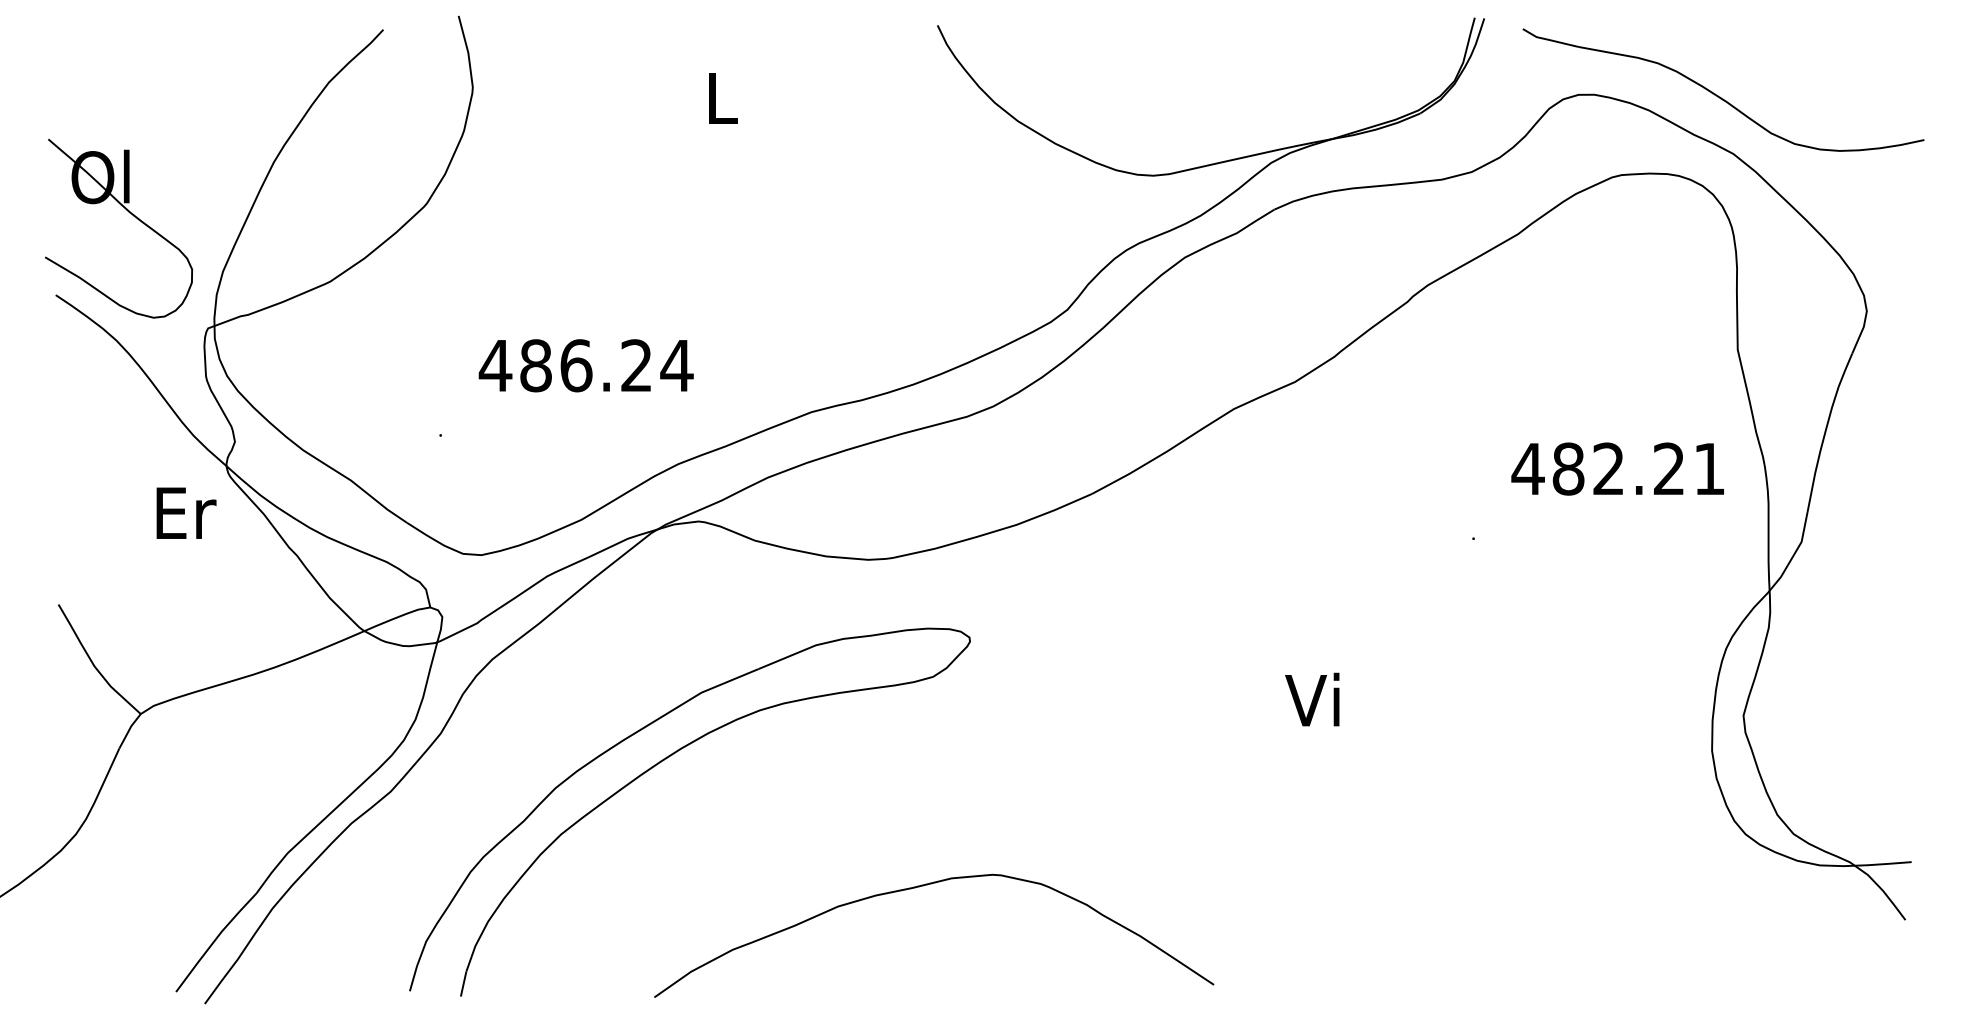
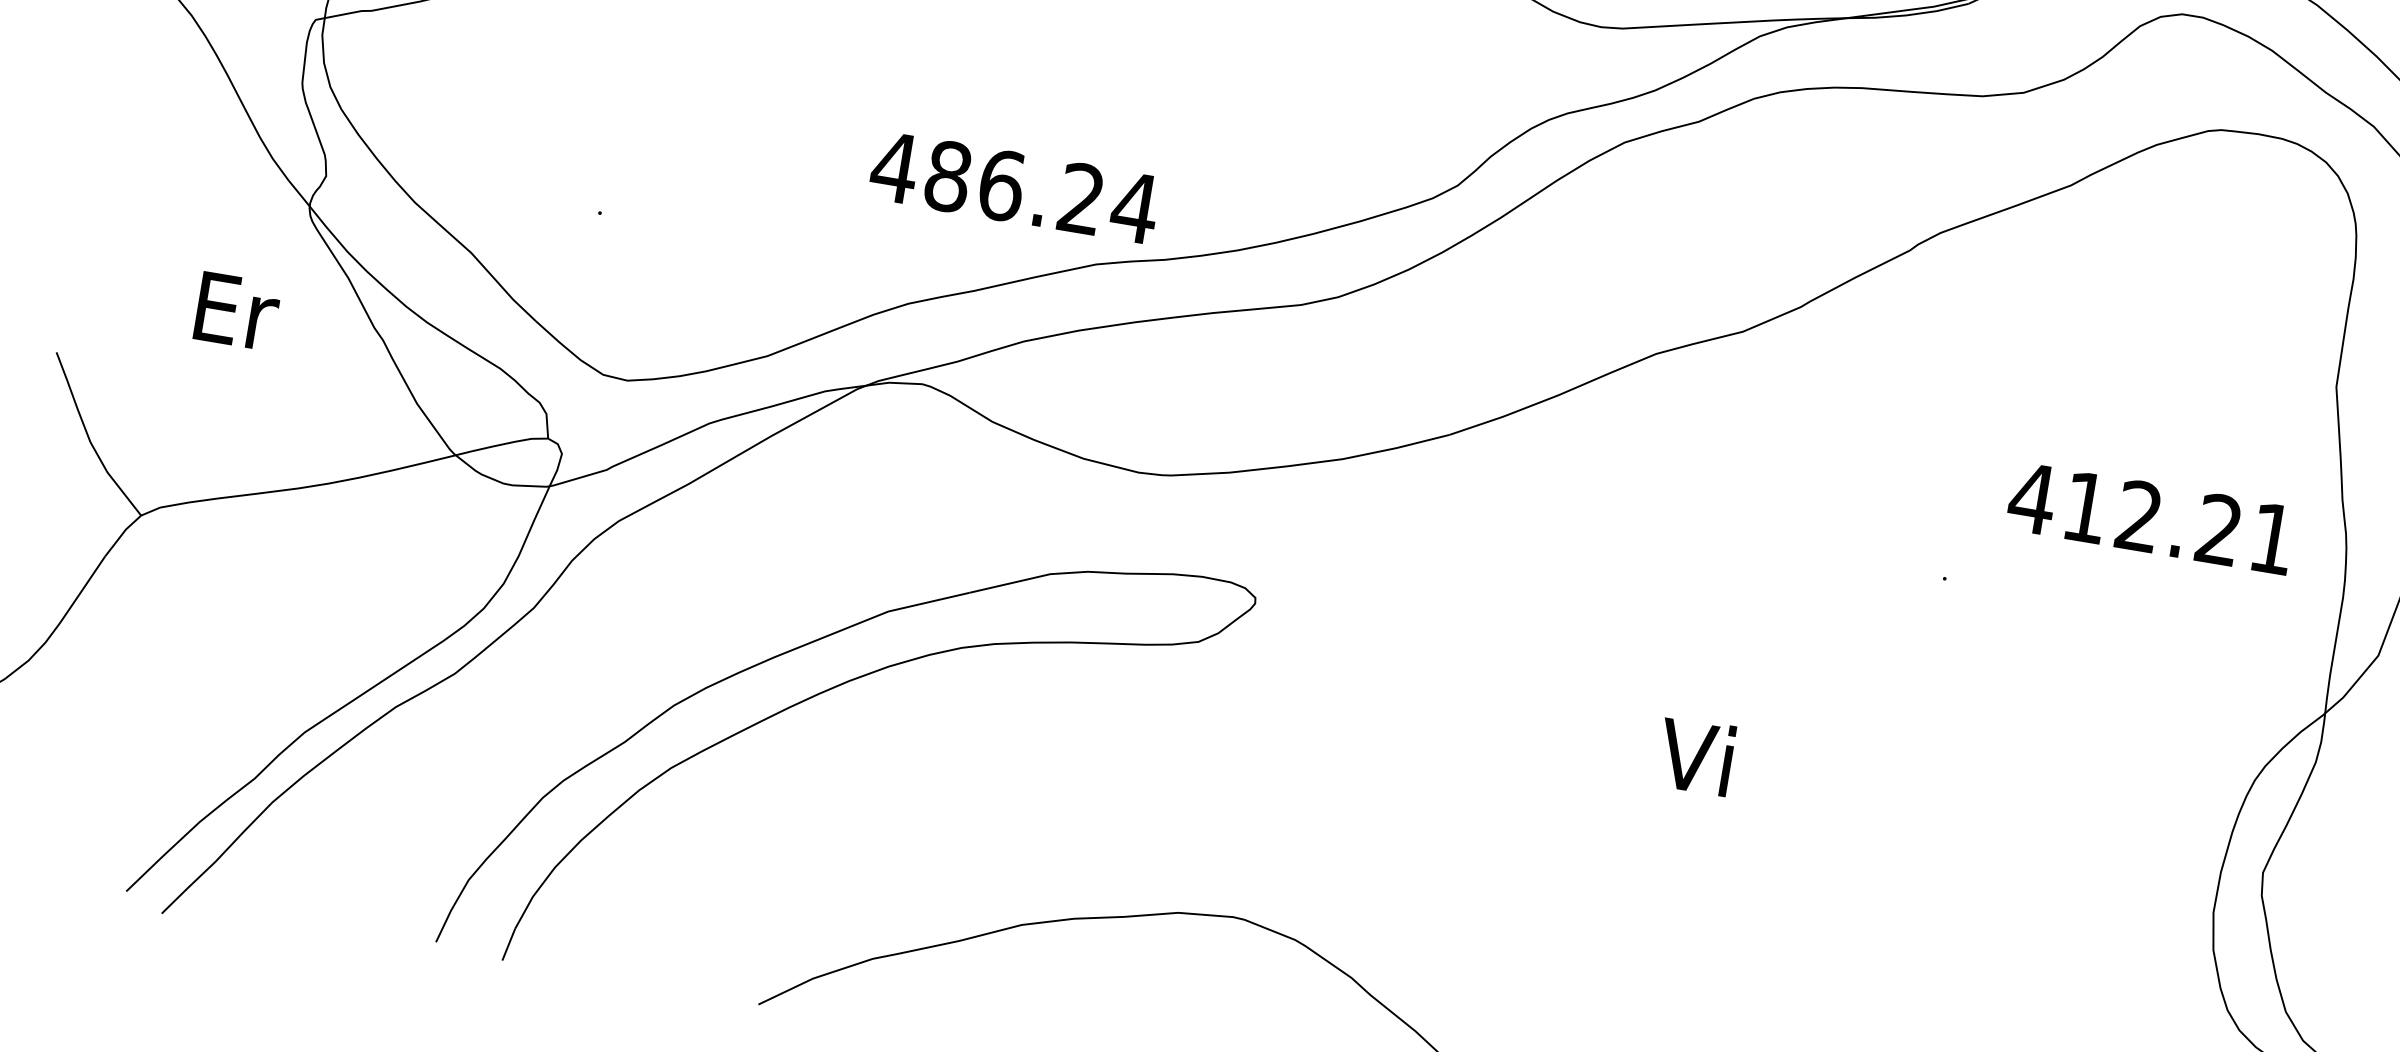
text: (585, 365) -> (1013, 187), moved
text: (1568, 468) -> (2085, 506), 482.21 -> 412.21
text: (186, 512) -> (237, 310), moved

